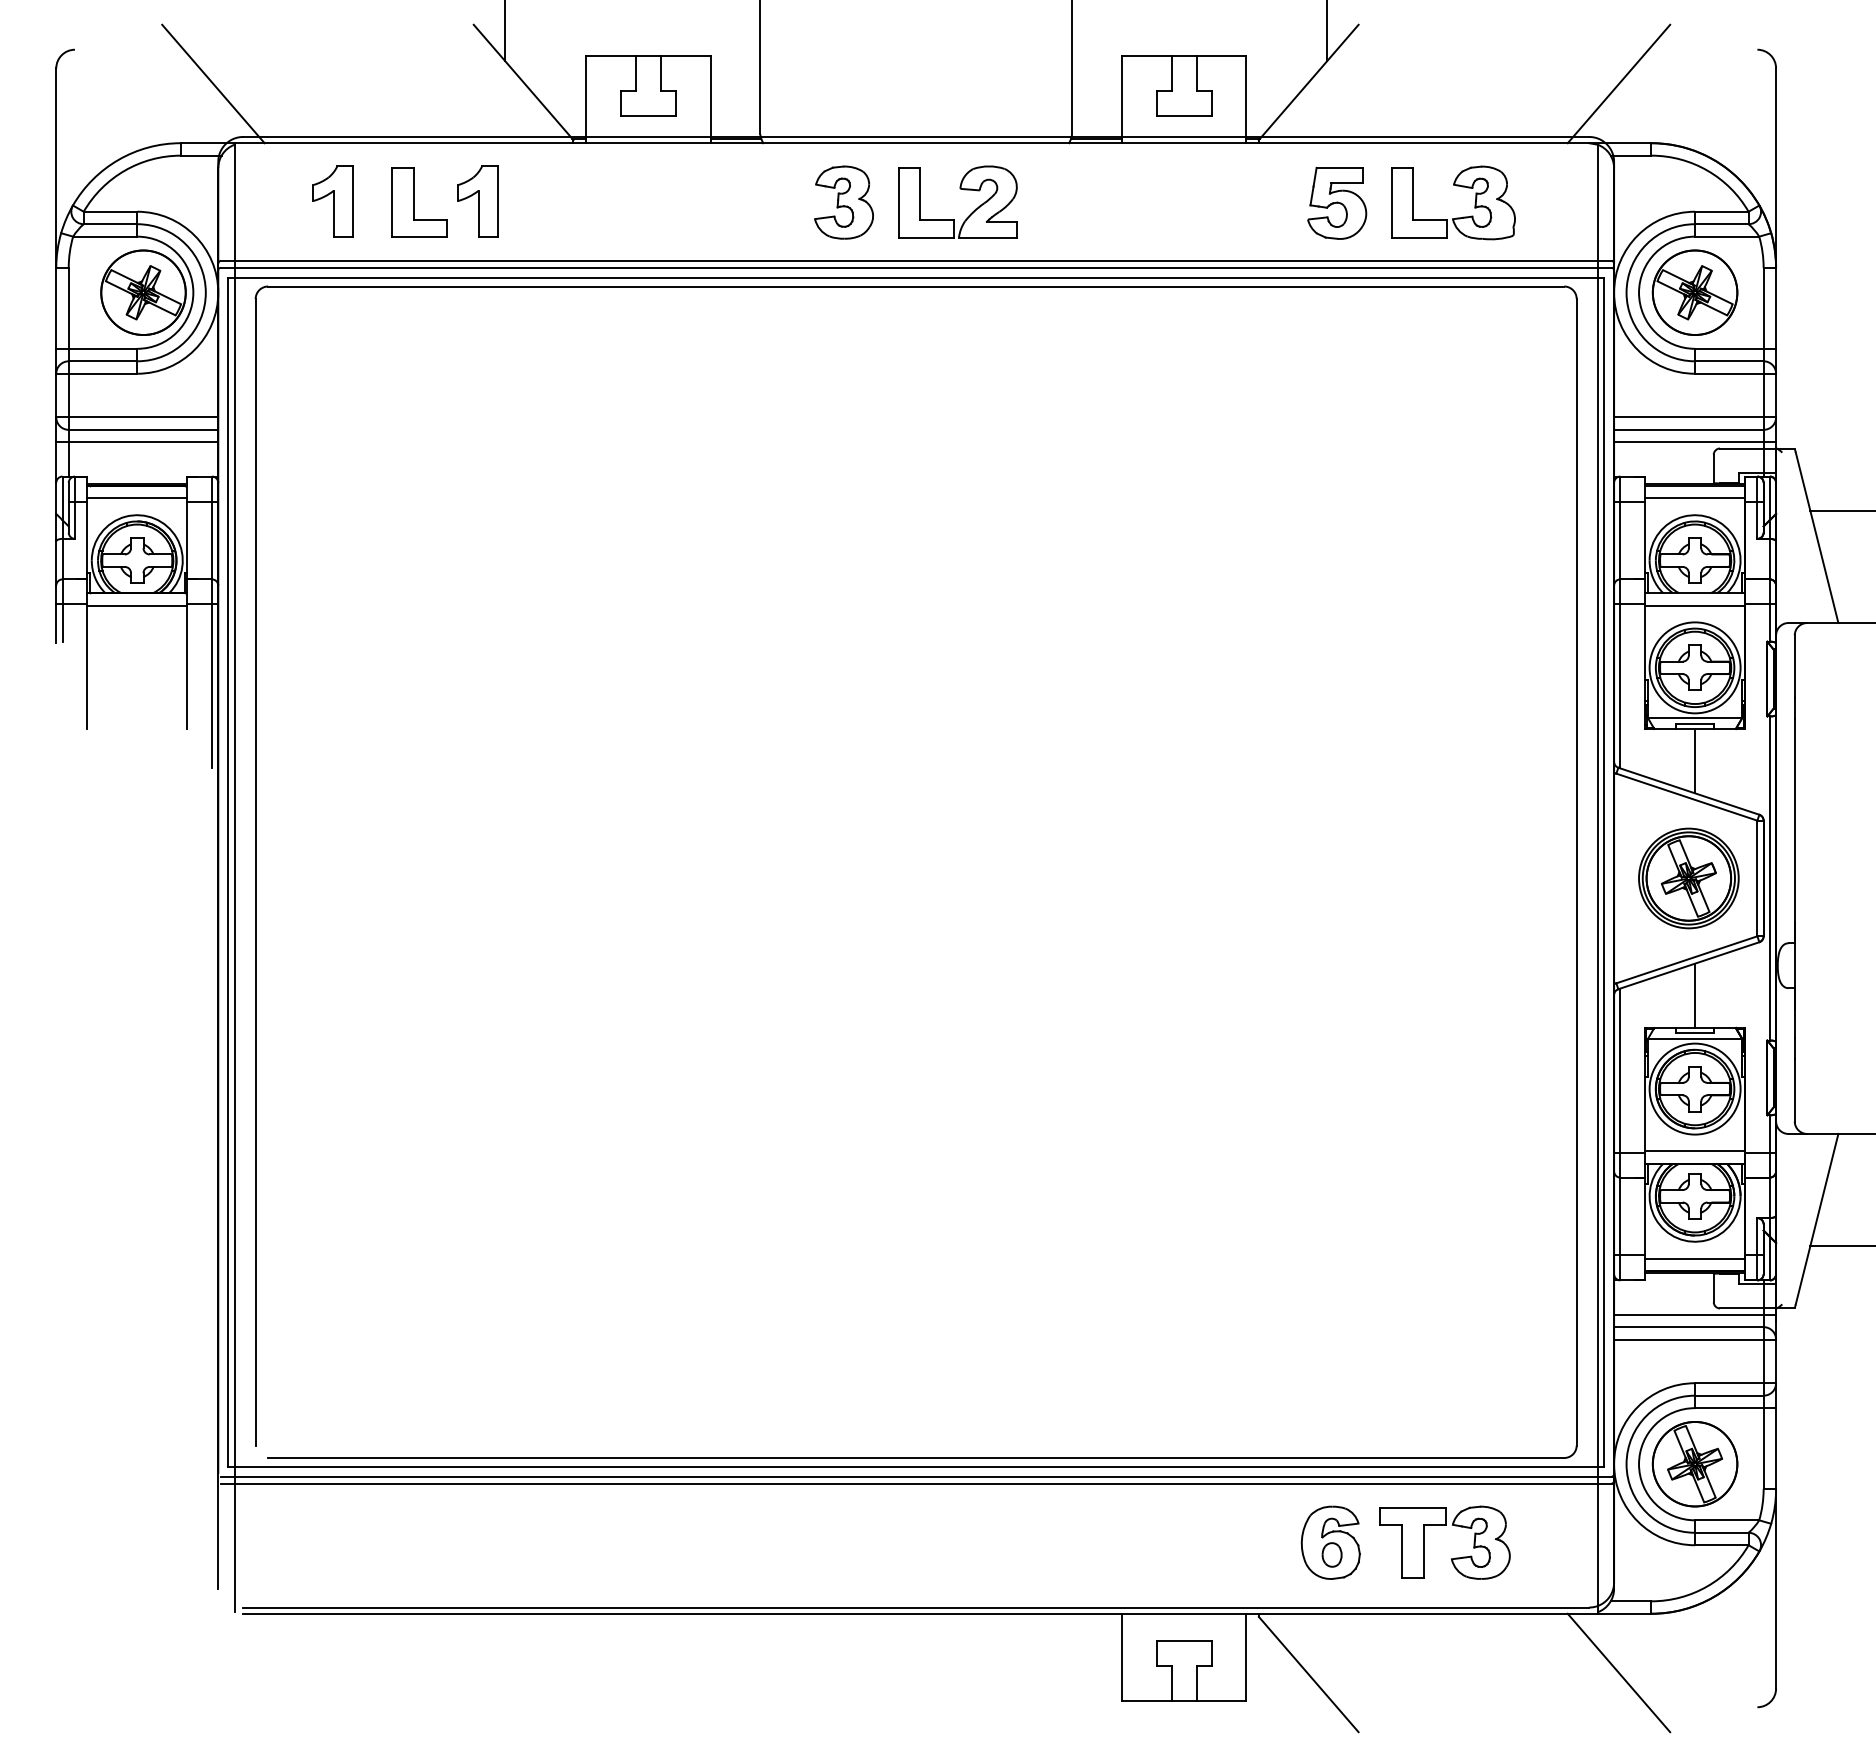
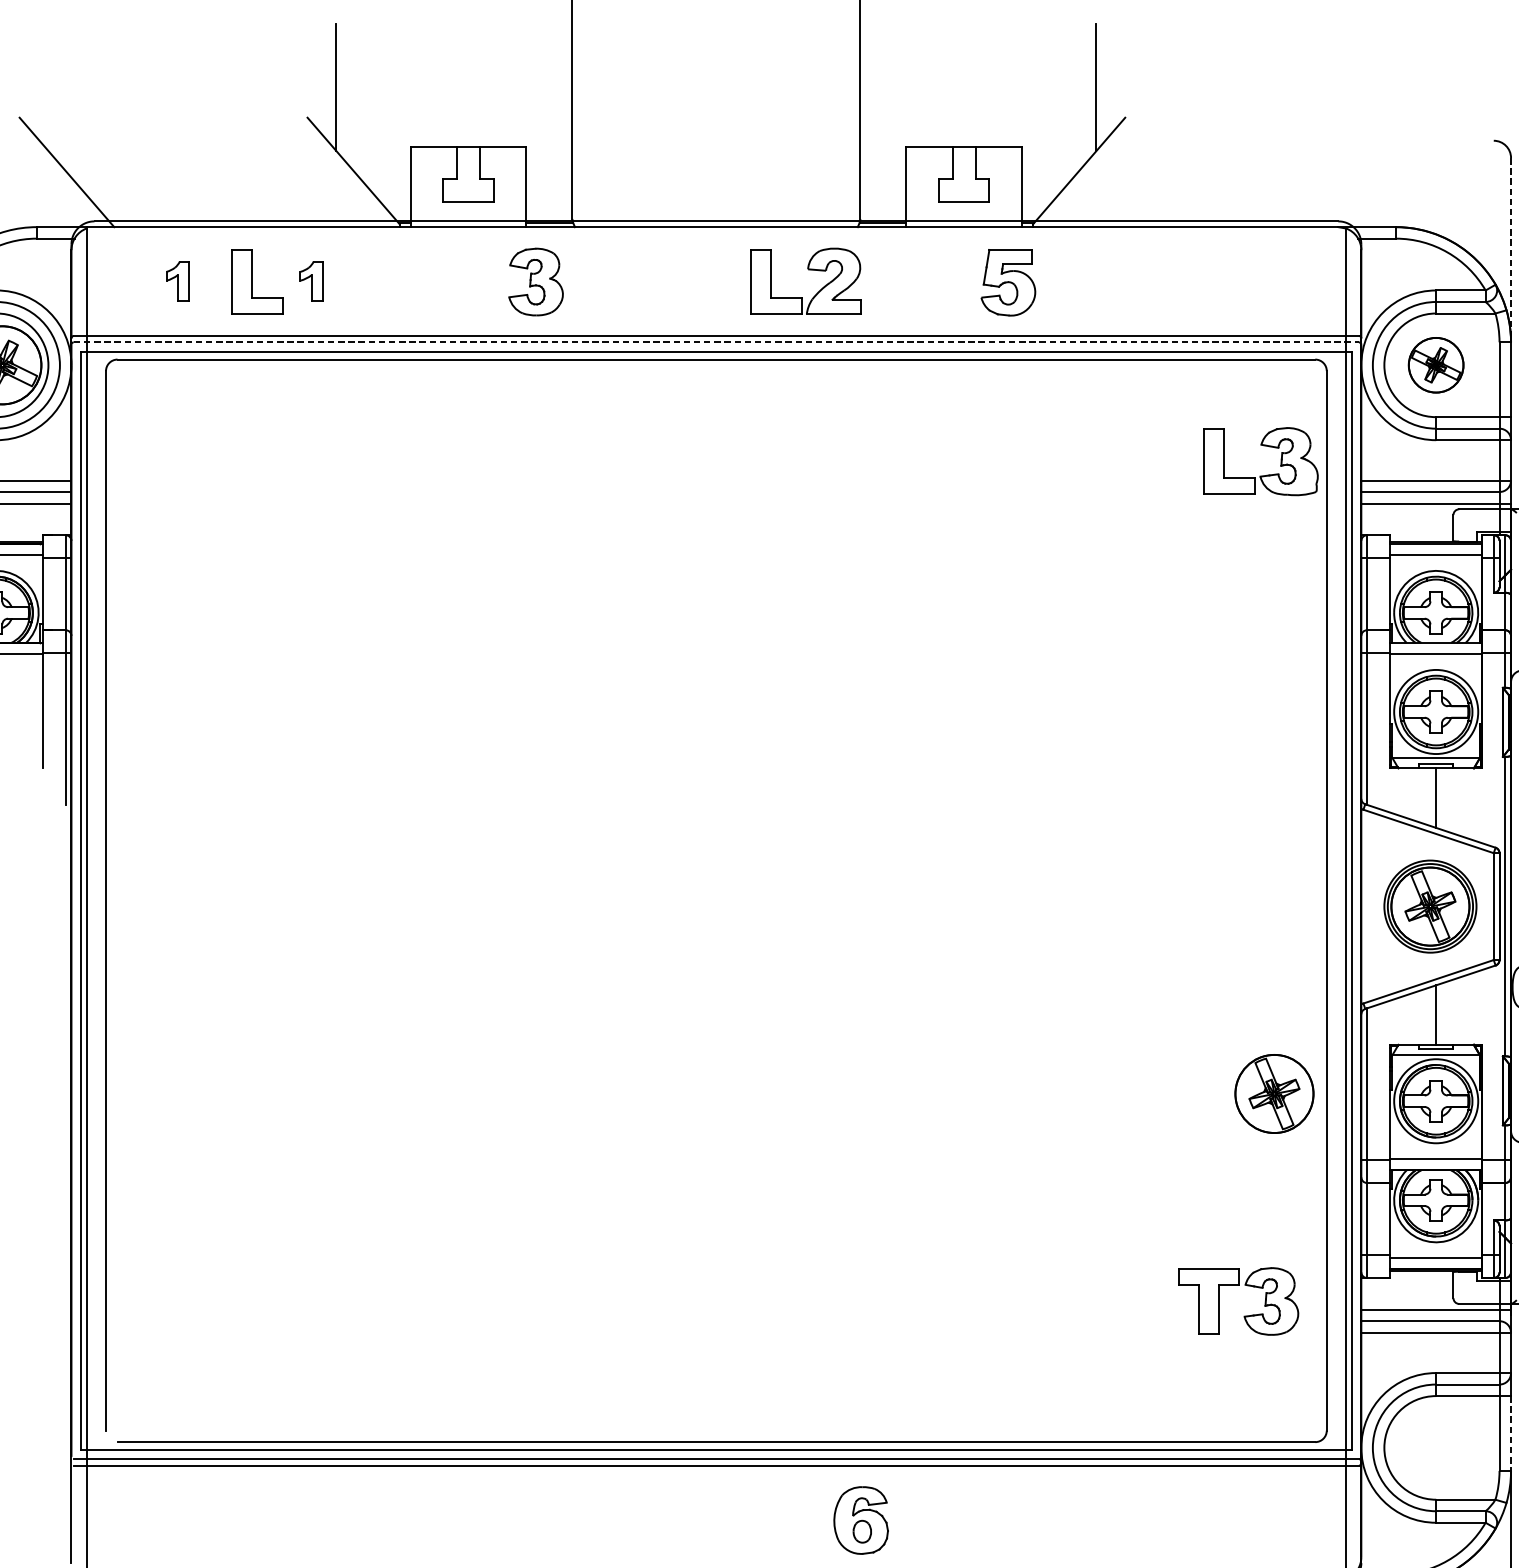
line: (1618, 83) -> (1365, 171), removed
line: (1776, 168) -> (1511, 250), solid -> dashed
part: (960, 189) -> (808, 269), moved
part: (332, 201) -> (177, 281), size x0.6
part: (477, 201) -> (311, 281), size x0.6
part: (843, 202) -> (535, 281), moved
part: (1337, 202) -> (1008, 281), moved
part: (1456, 217) -> (1263, 475), moved
line: (916, 267) -> (716, 342), solid -> dashed
part: (1694, 292) -> (1435, 365), size x0.7
line: (1776, 1448) -> (1511, 1433), solid -> dashed
part: (1694, 1464) -> (1273, 1094), moved
part: (1444, 1525) -> (1237, 1285), moved
part: (1330, 1542) -> (860, 1520), moved

